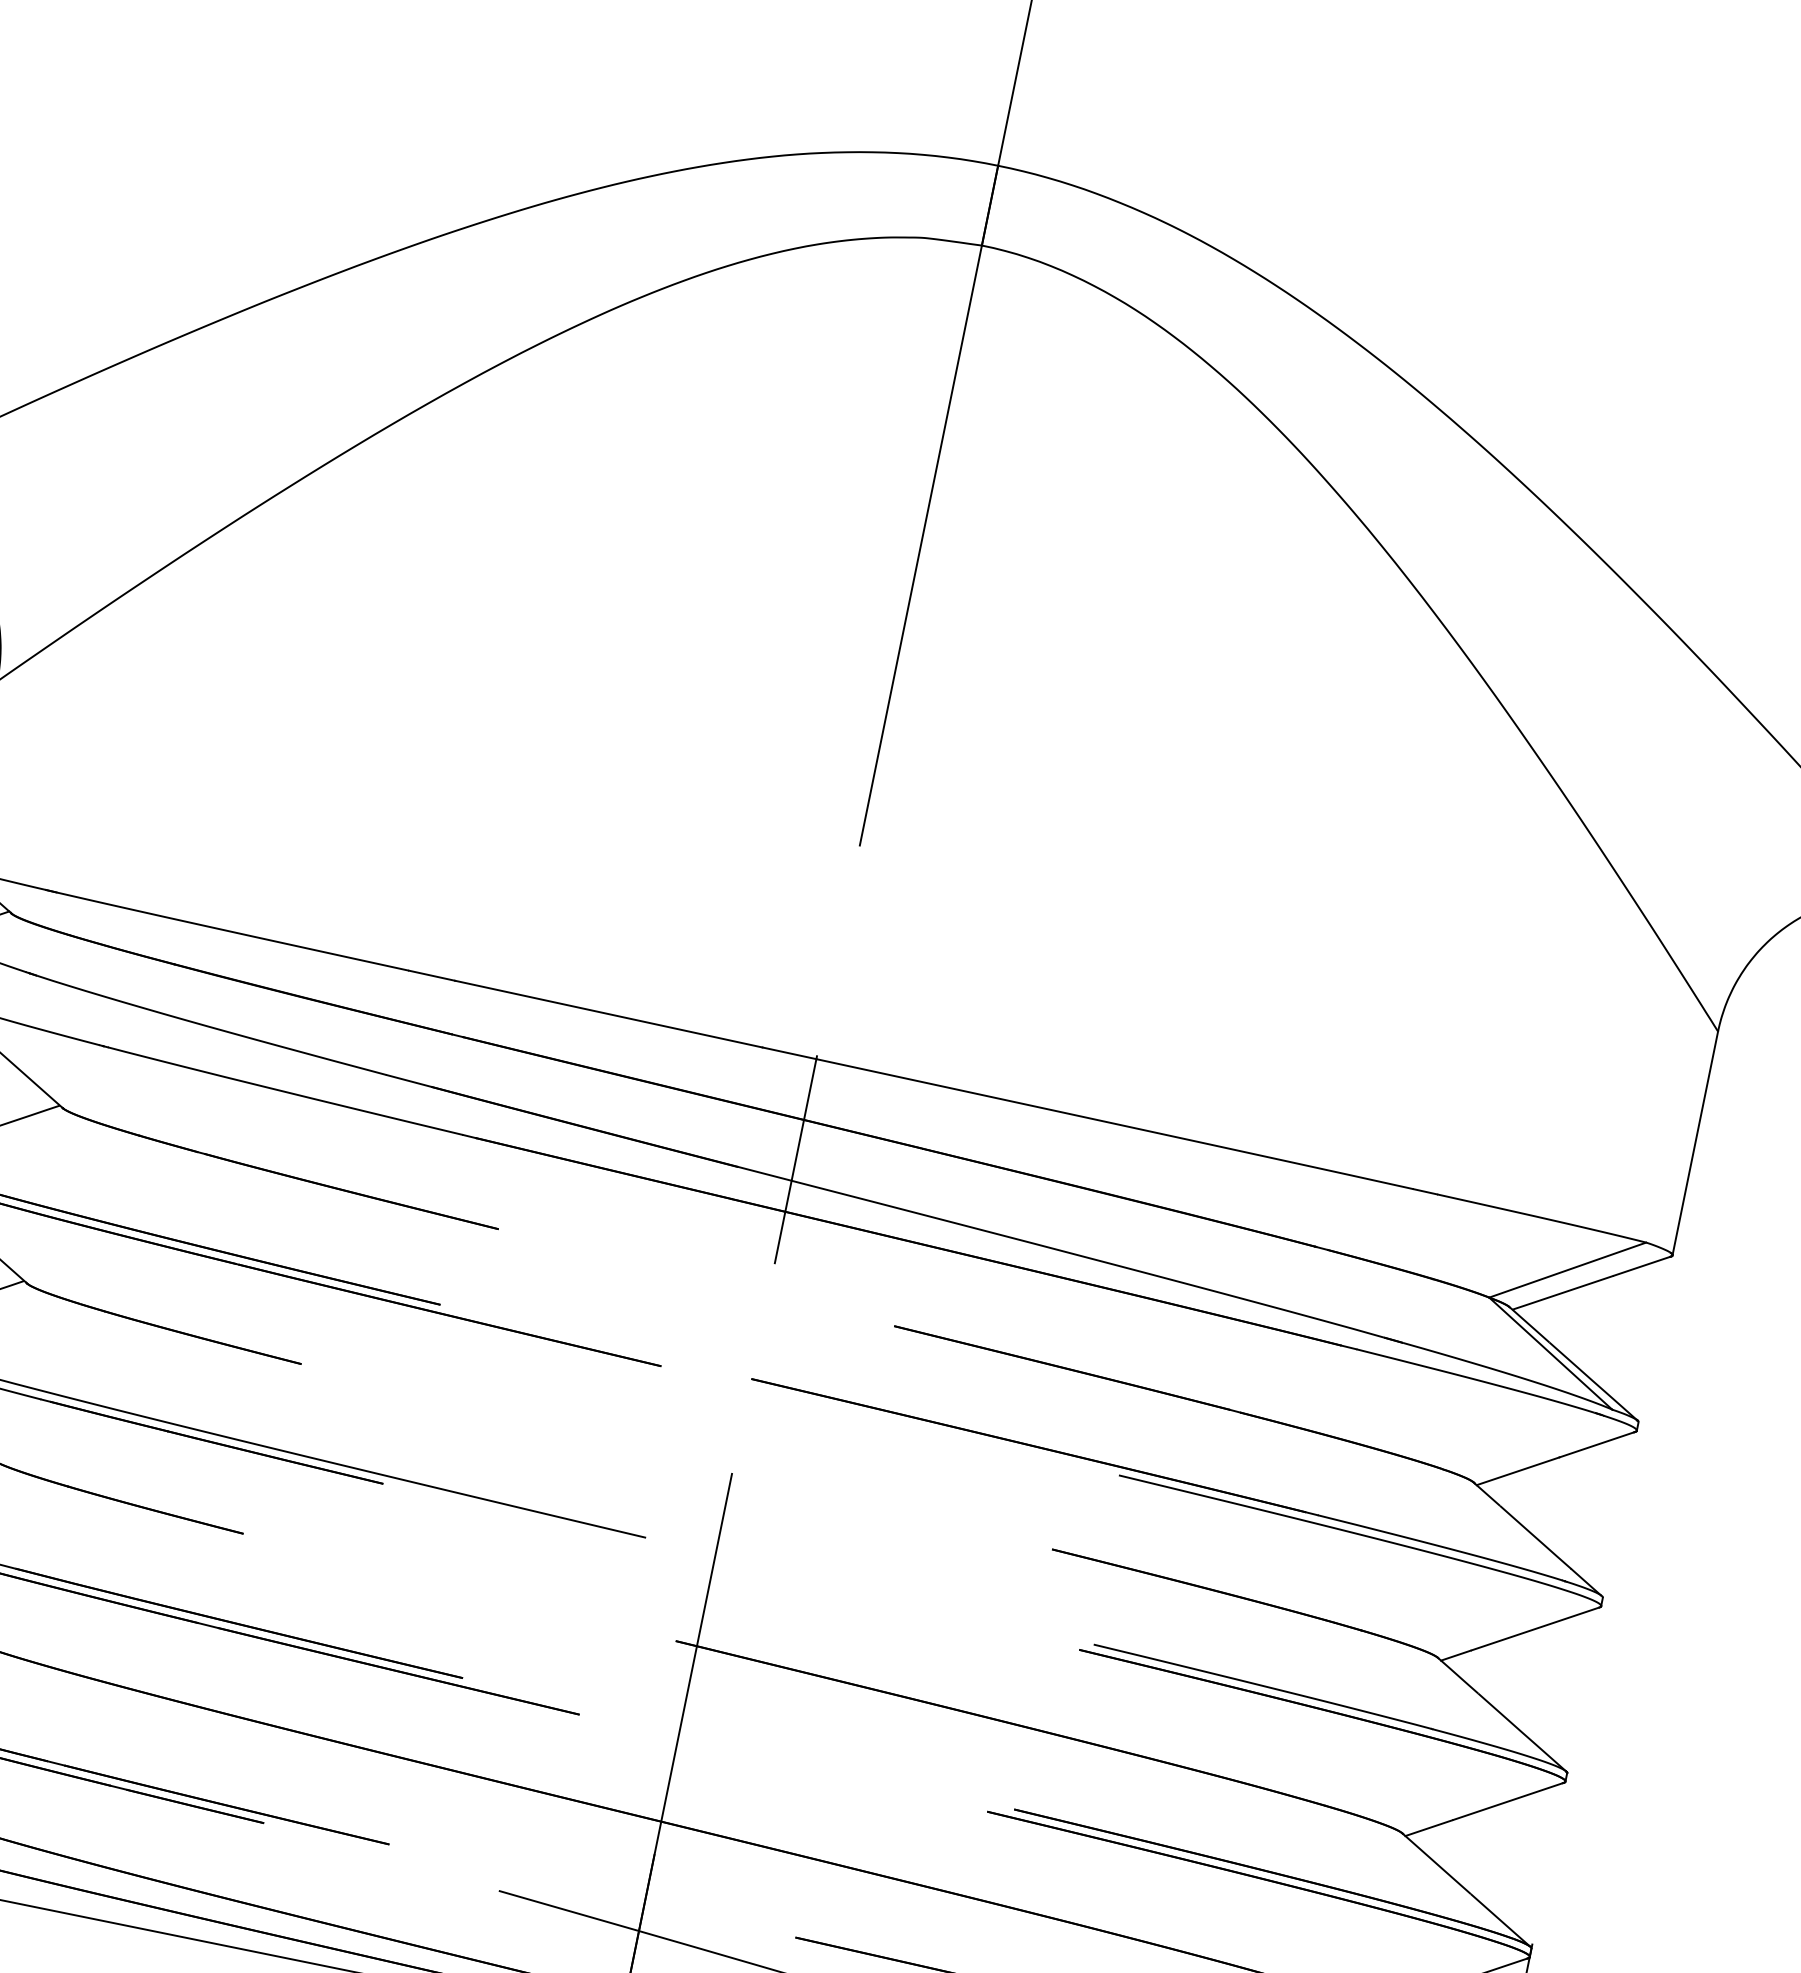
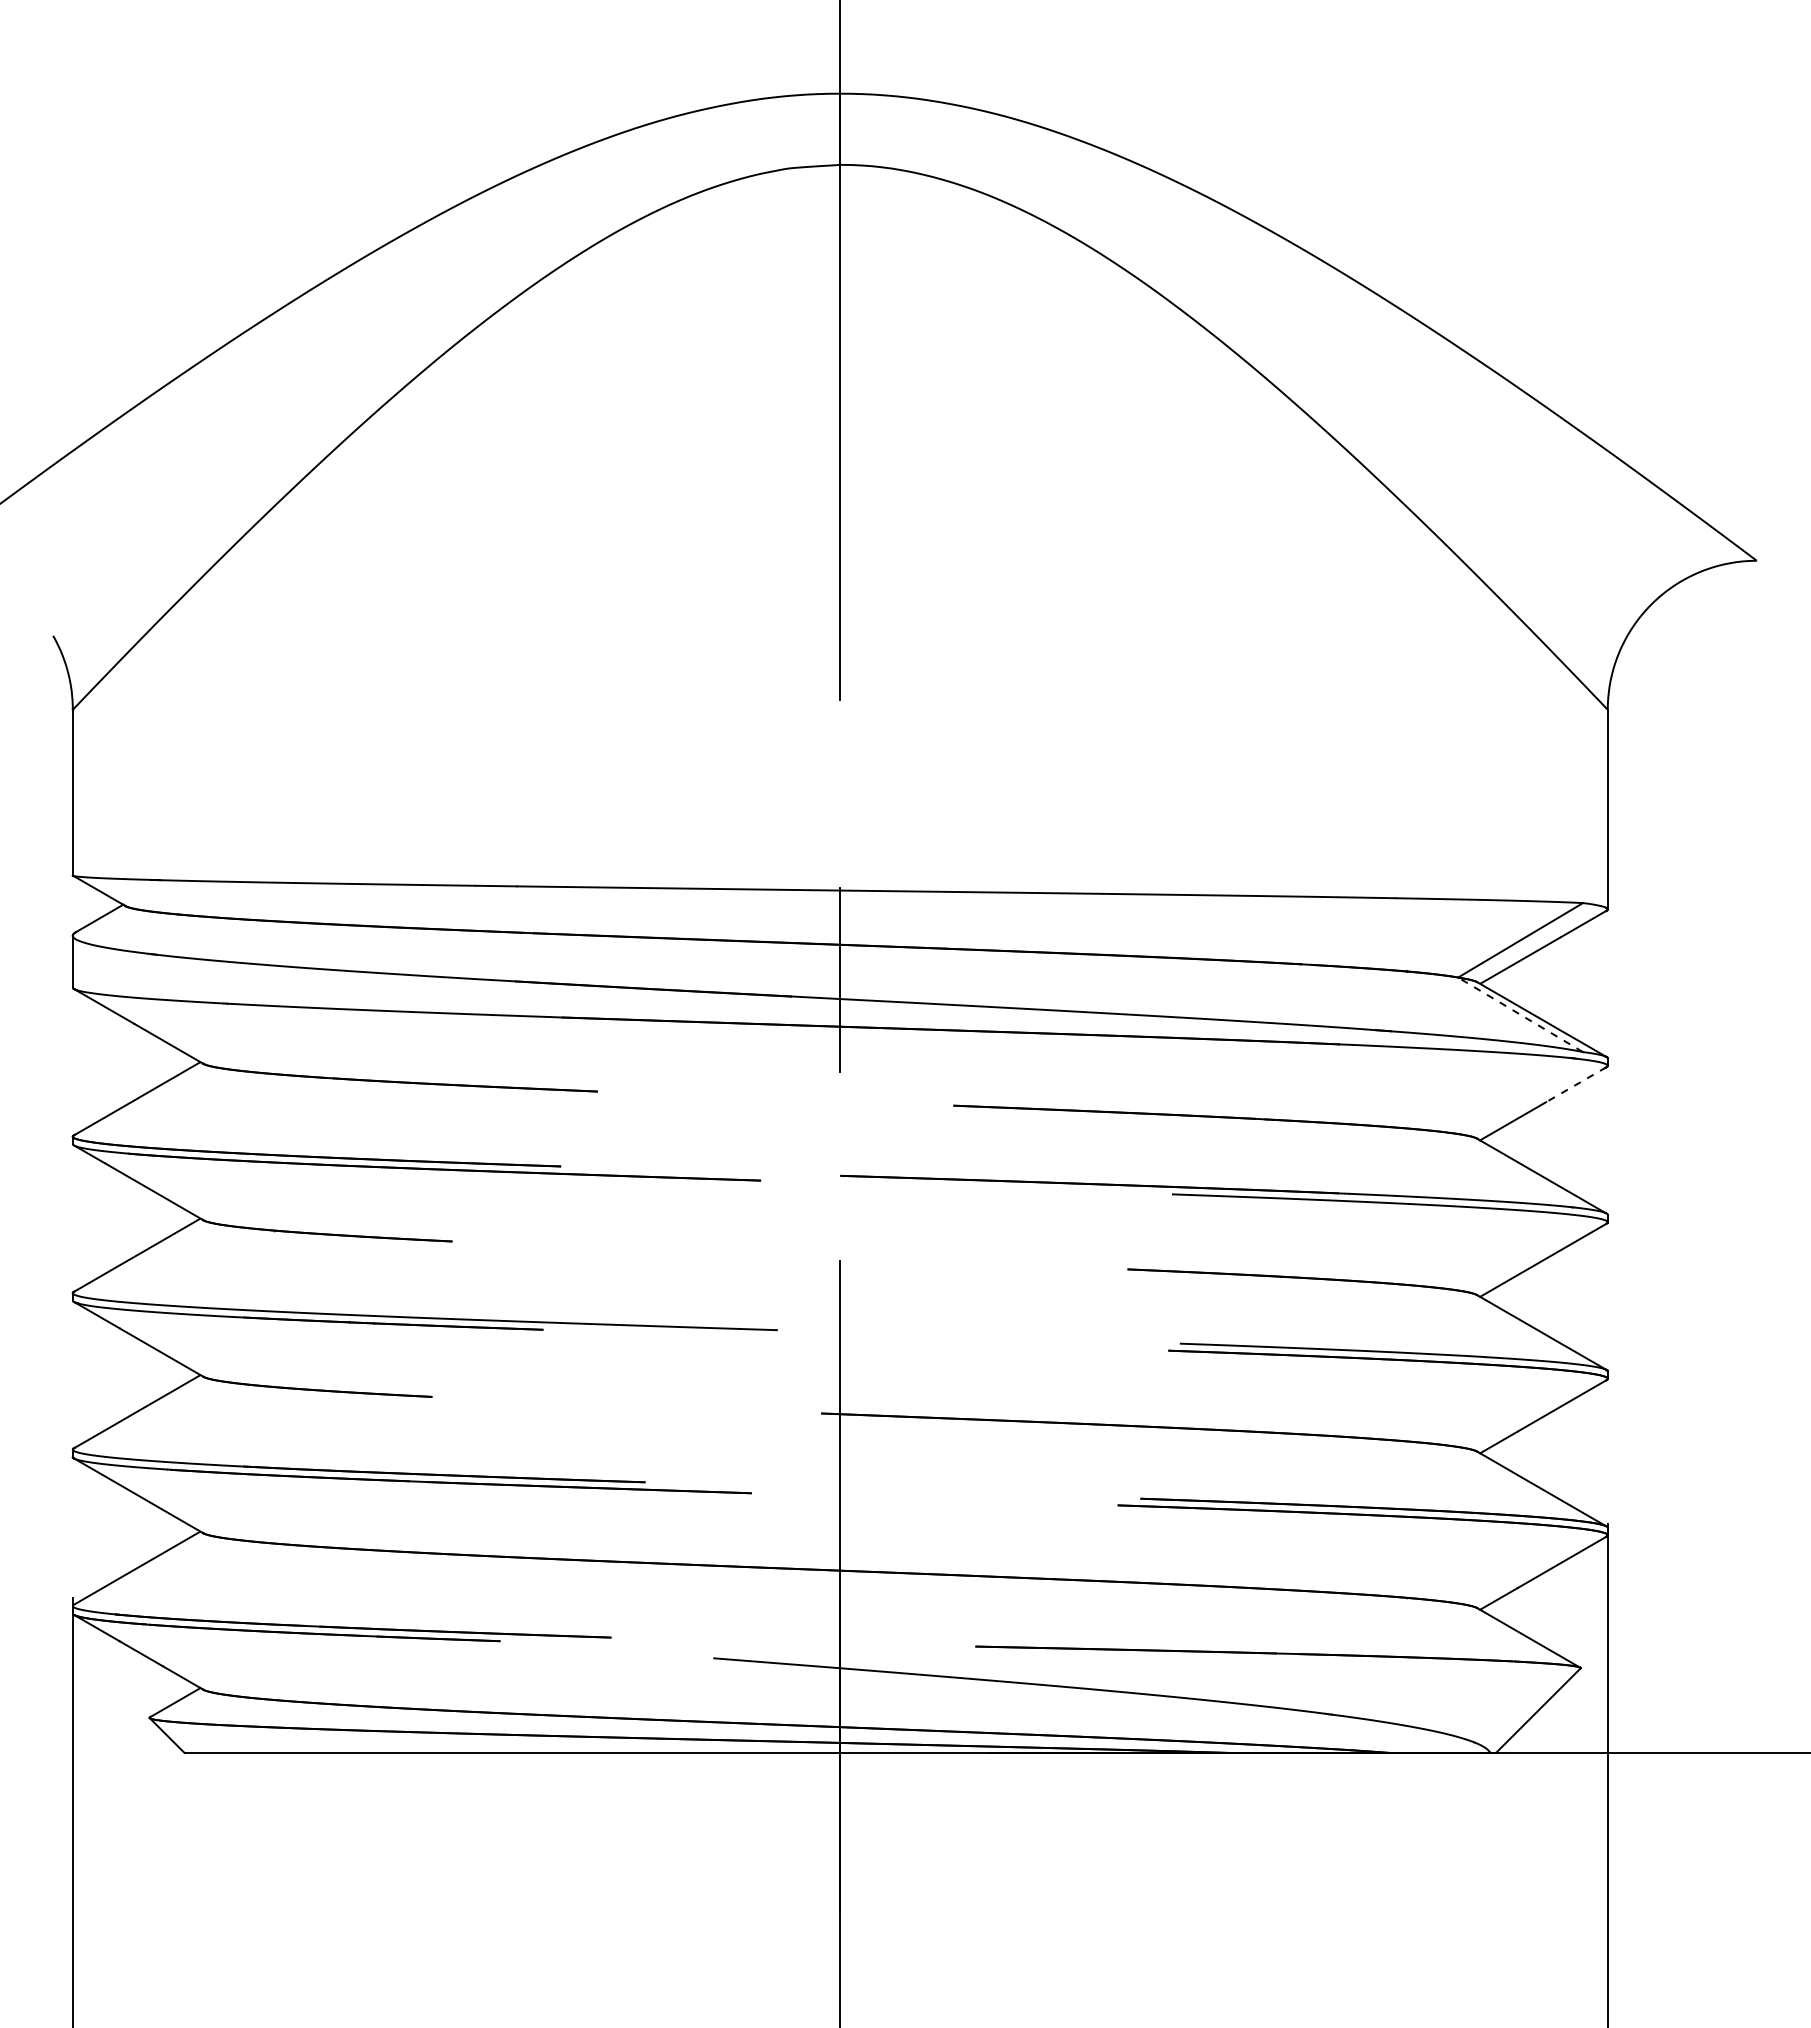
line: (1550, 1353) -> (1520, 1014), solid -> dashed
line: (1597, 1444) -> (1576, 1084), solid -> dashed

